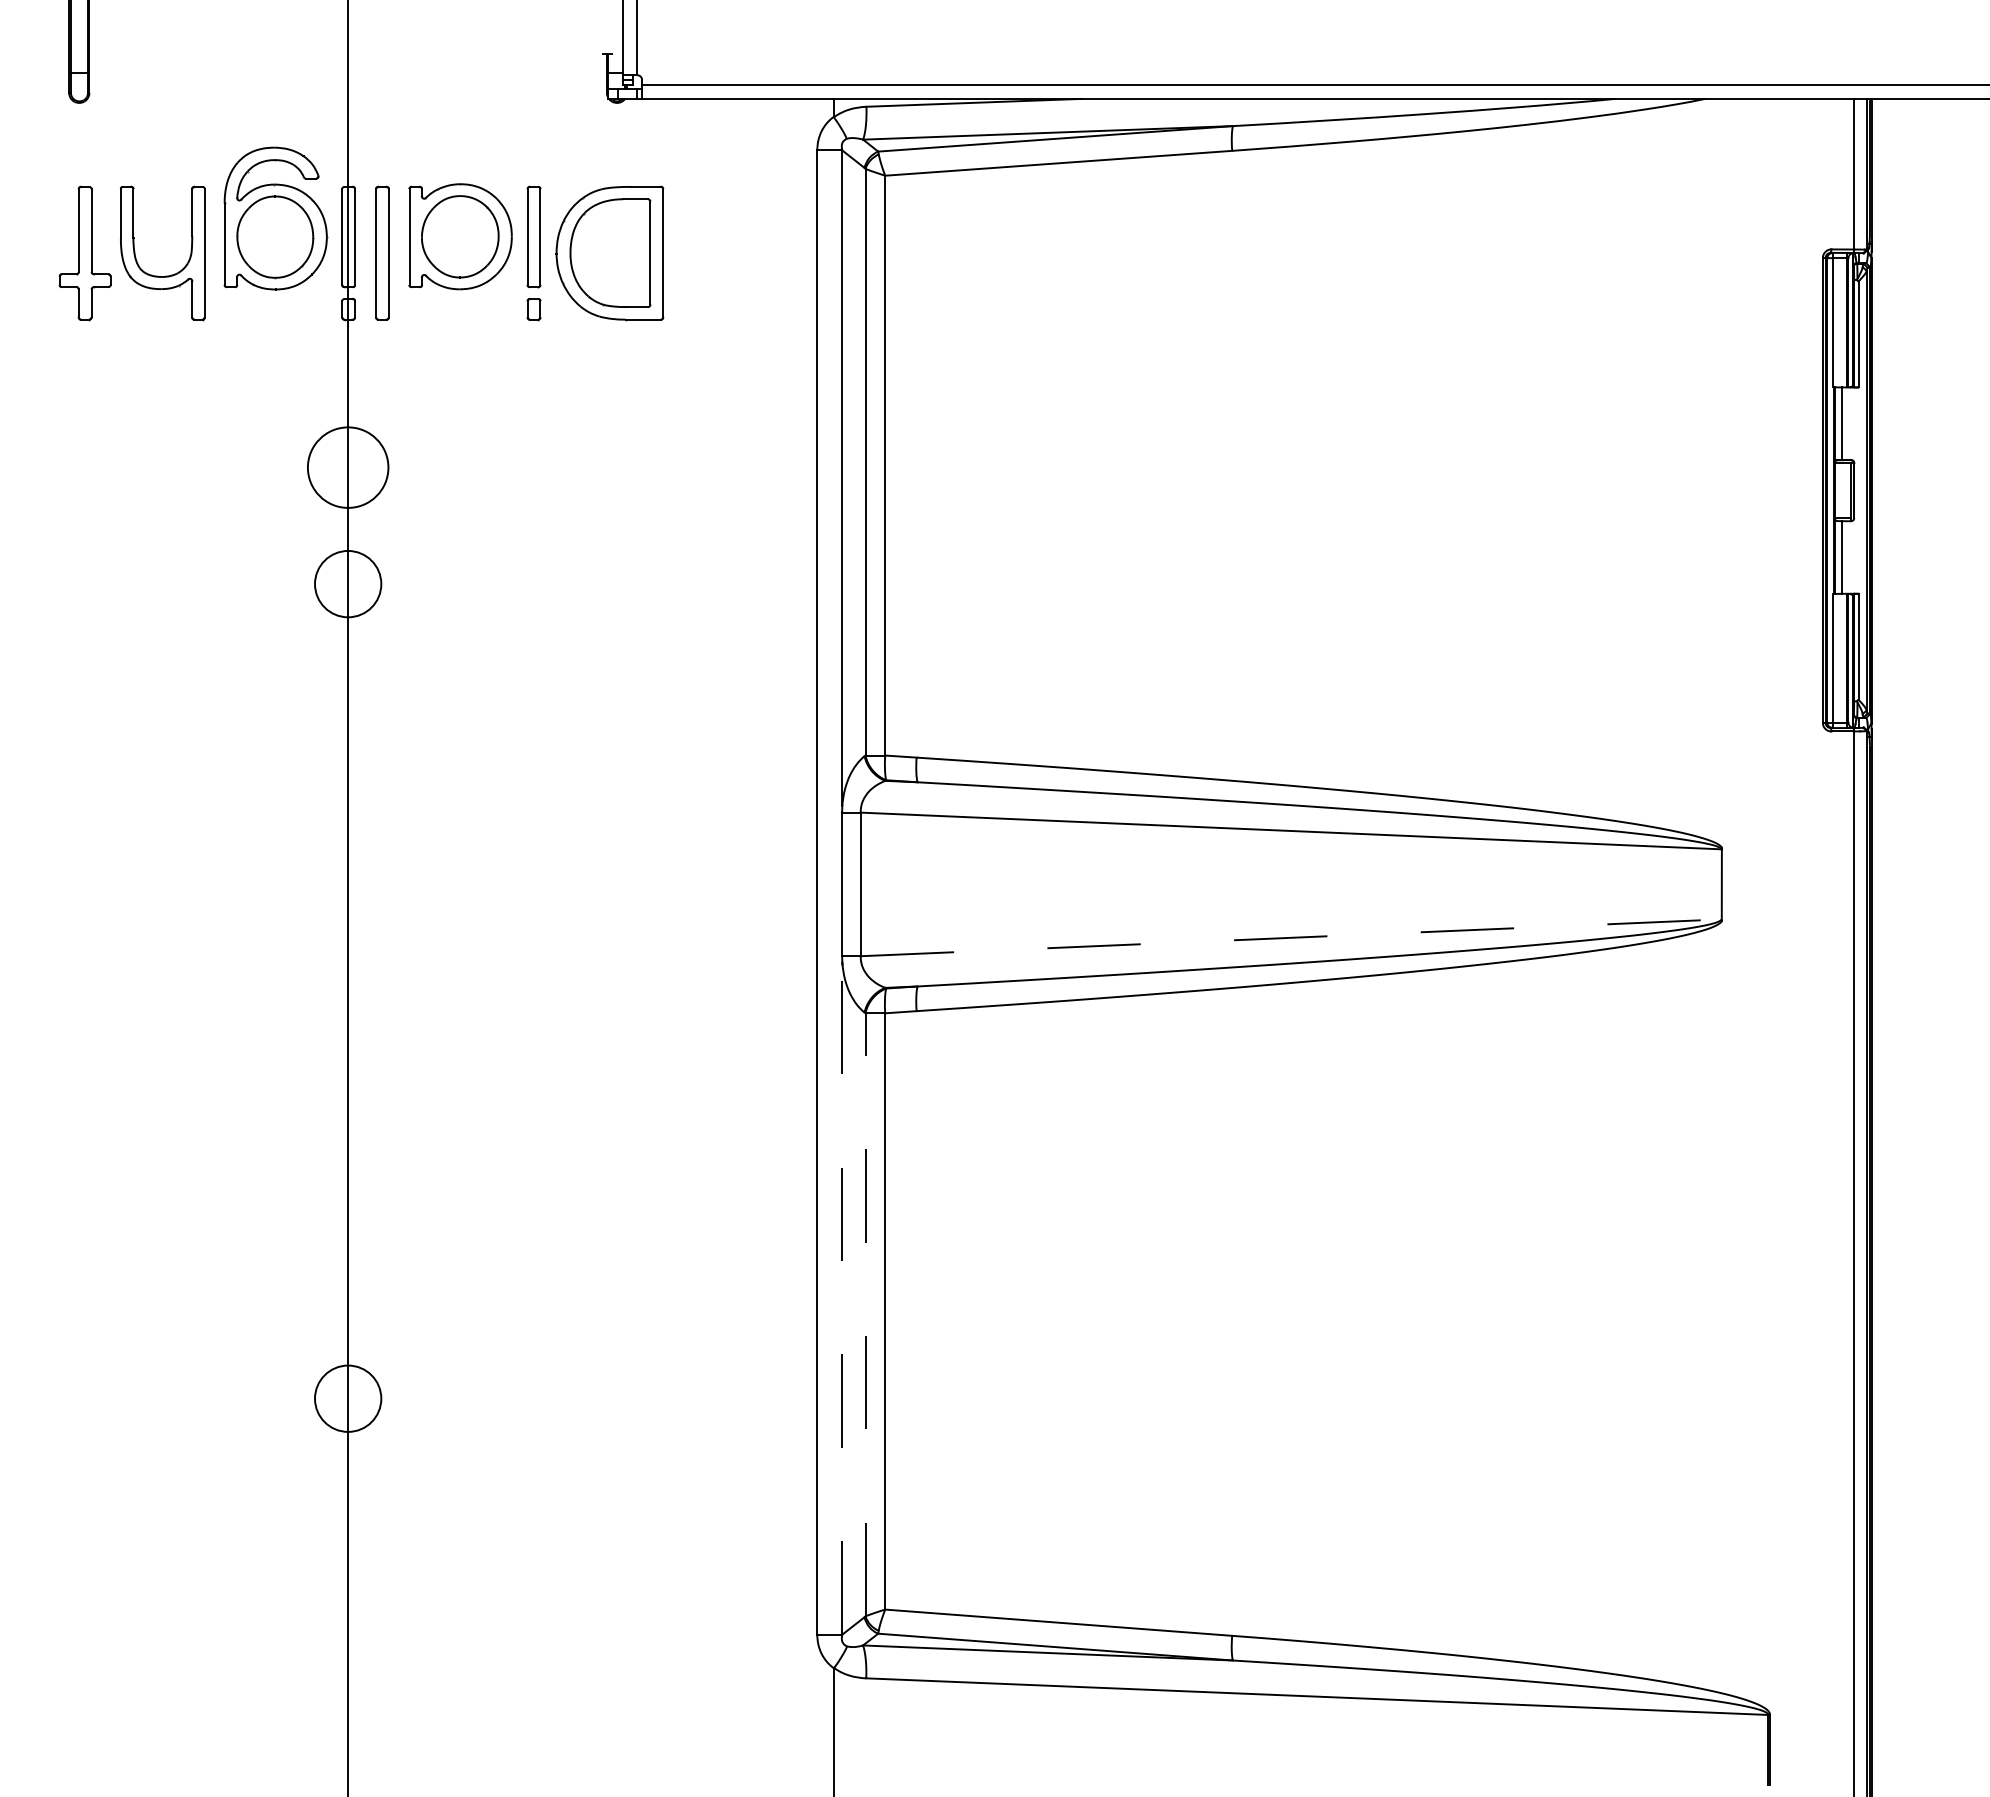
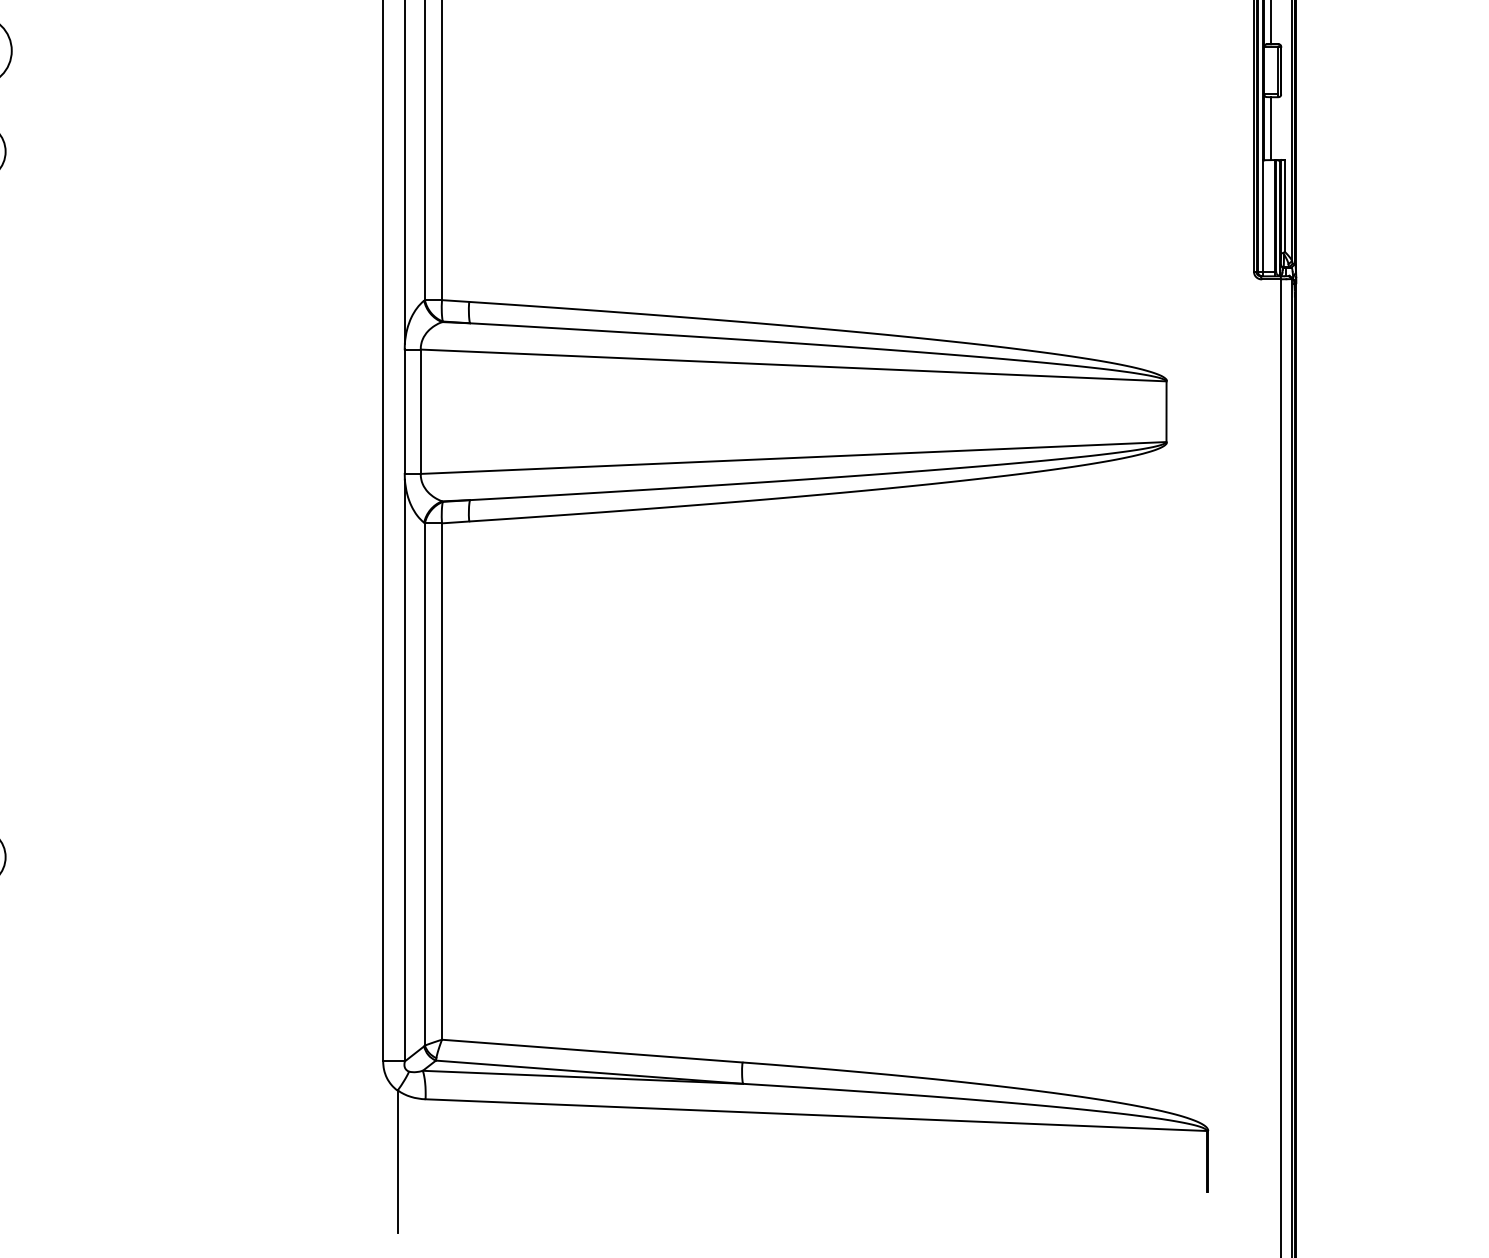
line: (1291, 937) -> (793, 457), dashed -> solid
line: (842, 1298) -> (405, 770), dashed -> solid
line: (865, 1314) -> (424, 784), dashed -> solid

